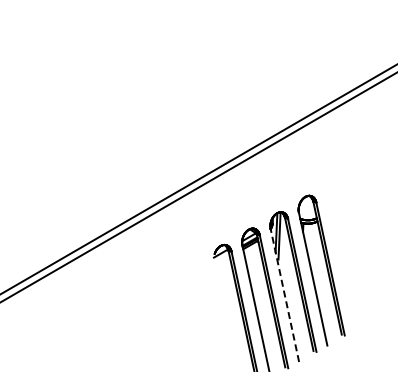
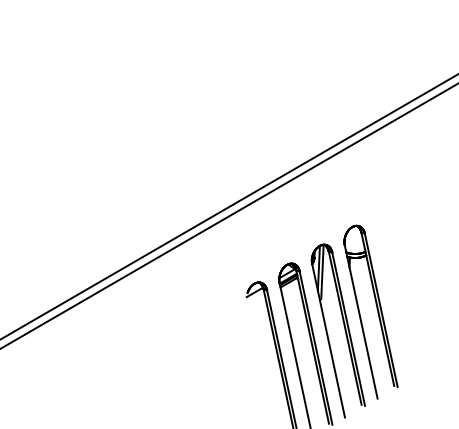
line: (284, 295) -> (328, 340), dashed -> solid

